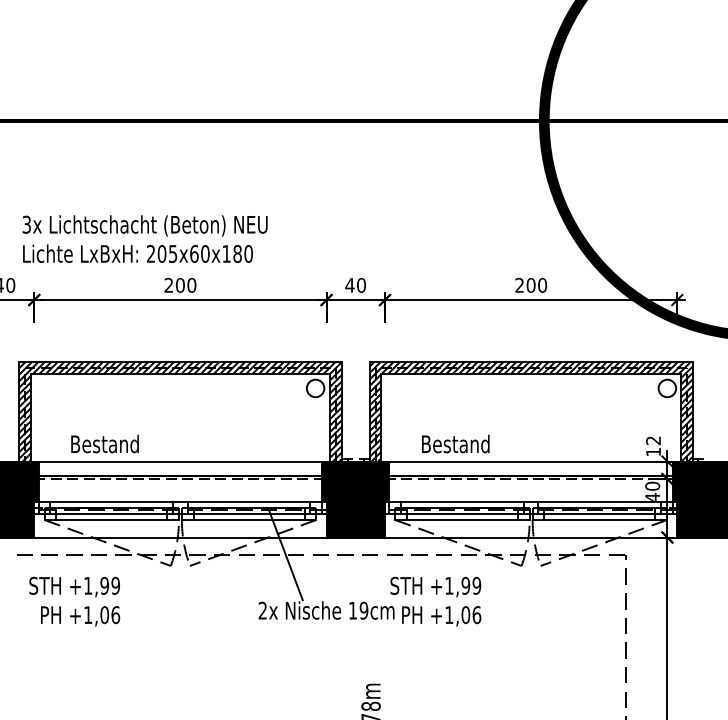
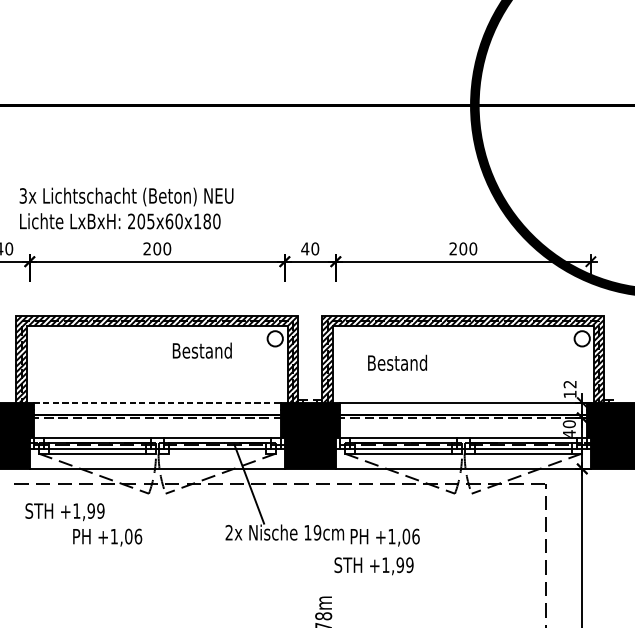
text: (104, 443) -> (201, 350), moved
text: (455, 443) -> (397, 362), moved
line: (180, 461) -> (157, 402), solid -> dashed
line: (248, 519) -> (216, 453), removed
text: (435, 586) -> (373, 565), moved
text: (80, 616) -> (107, 537), moved

